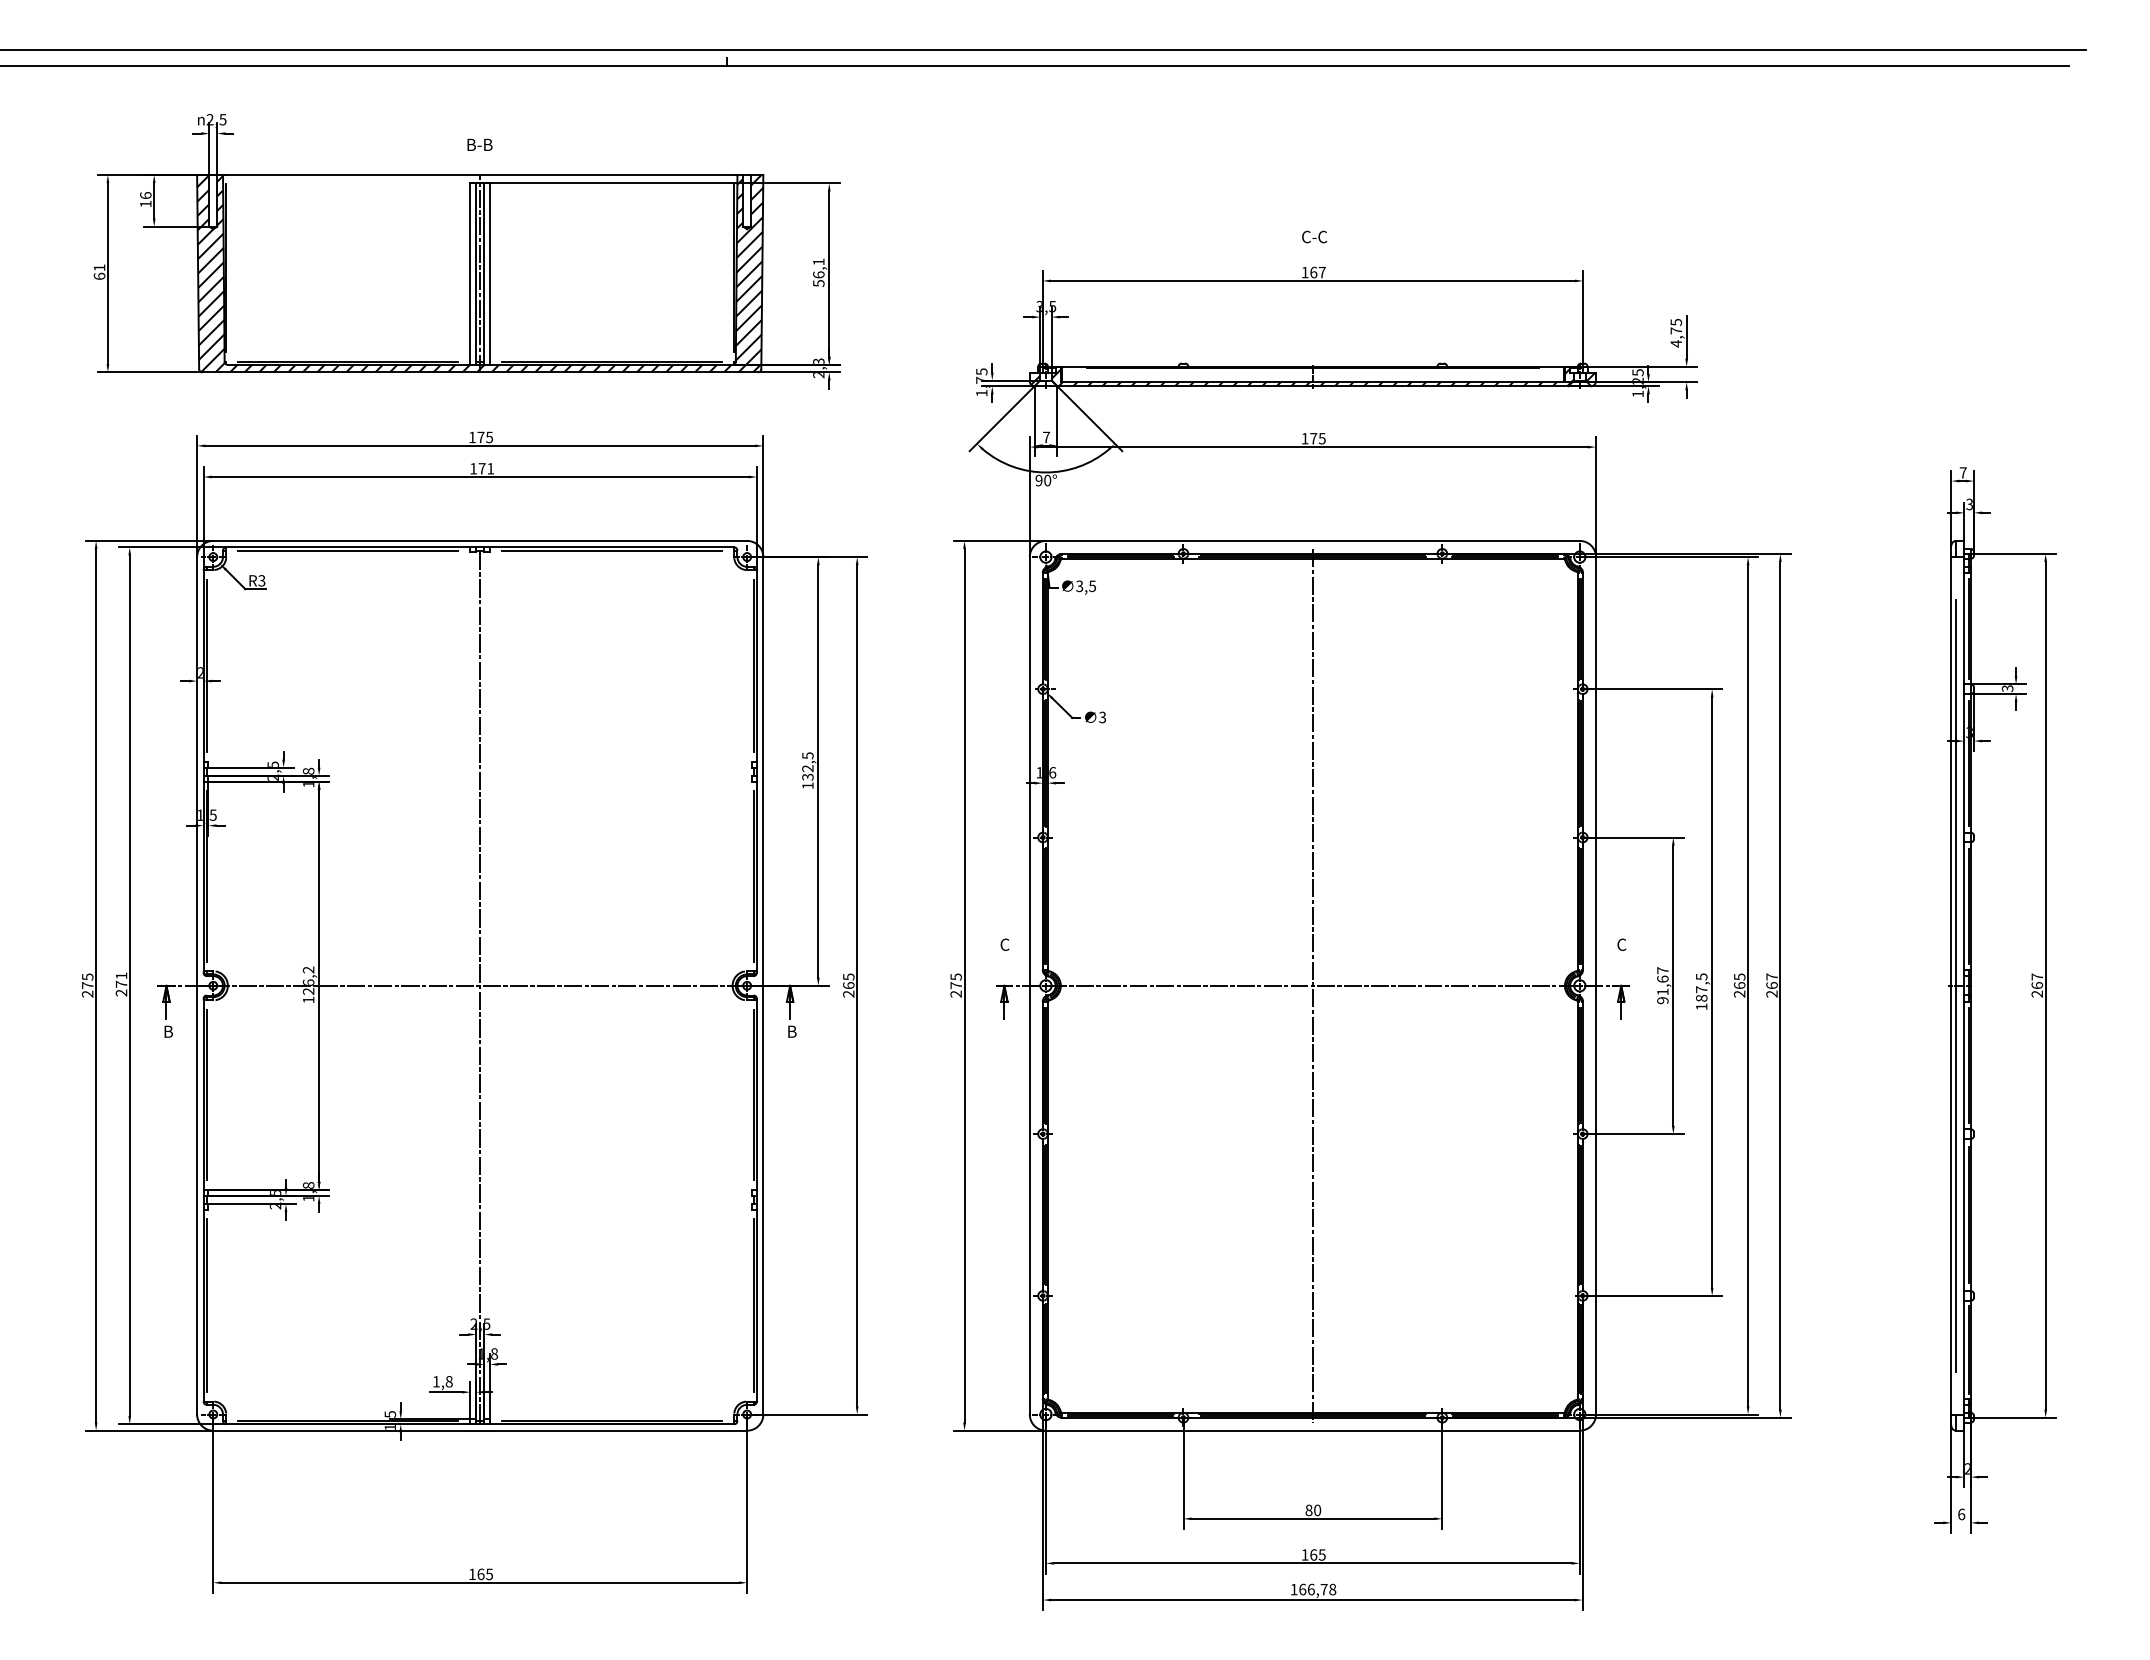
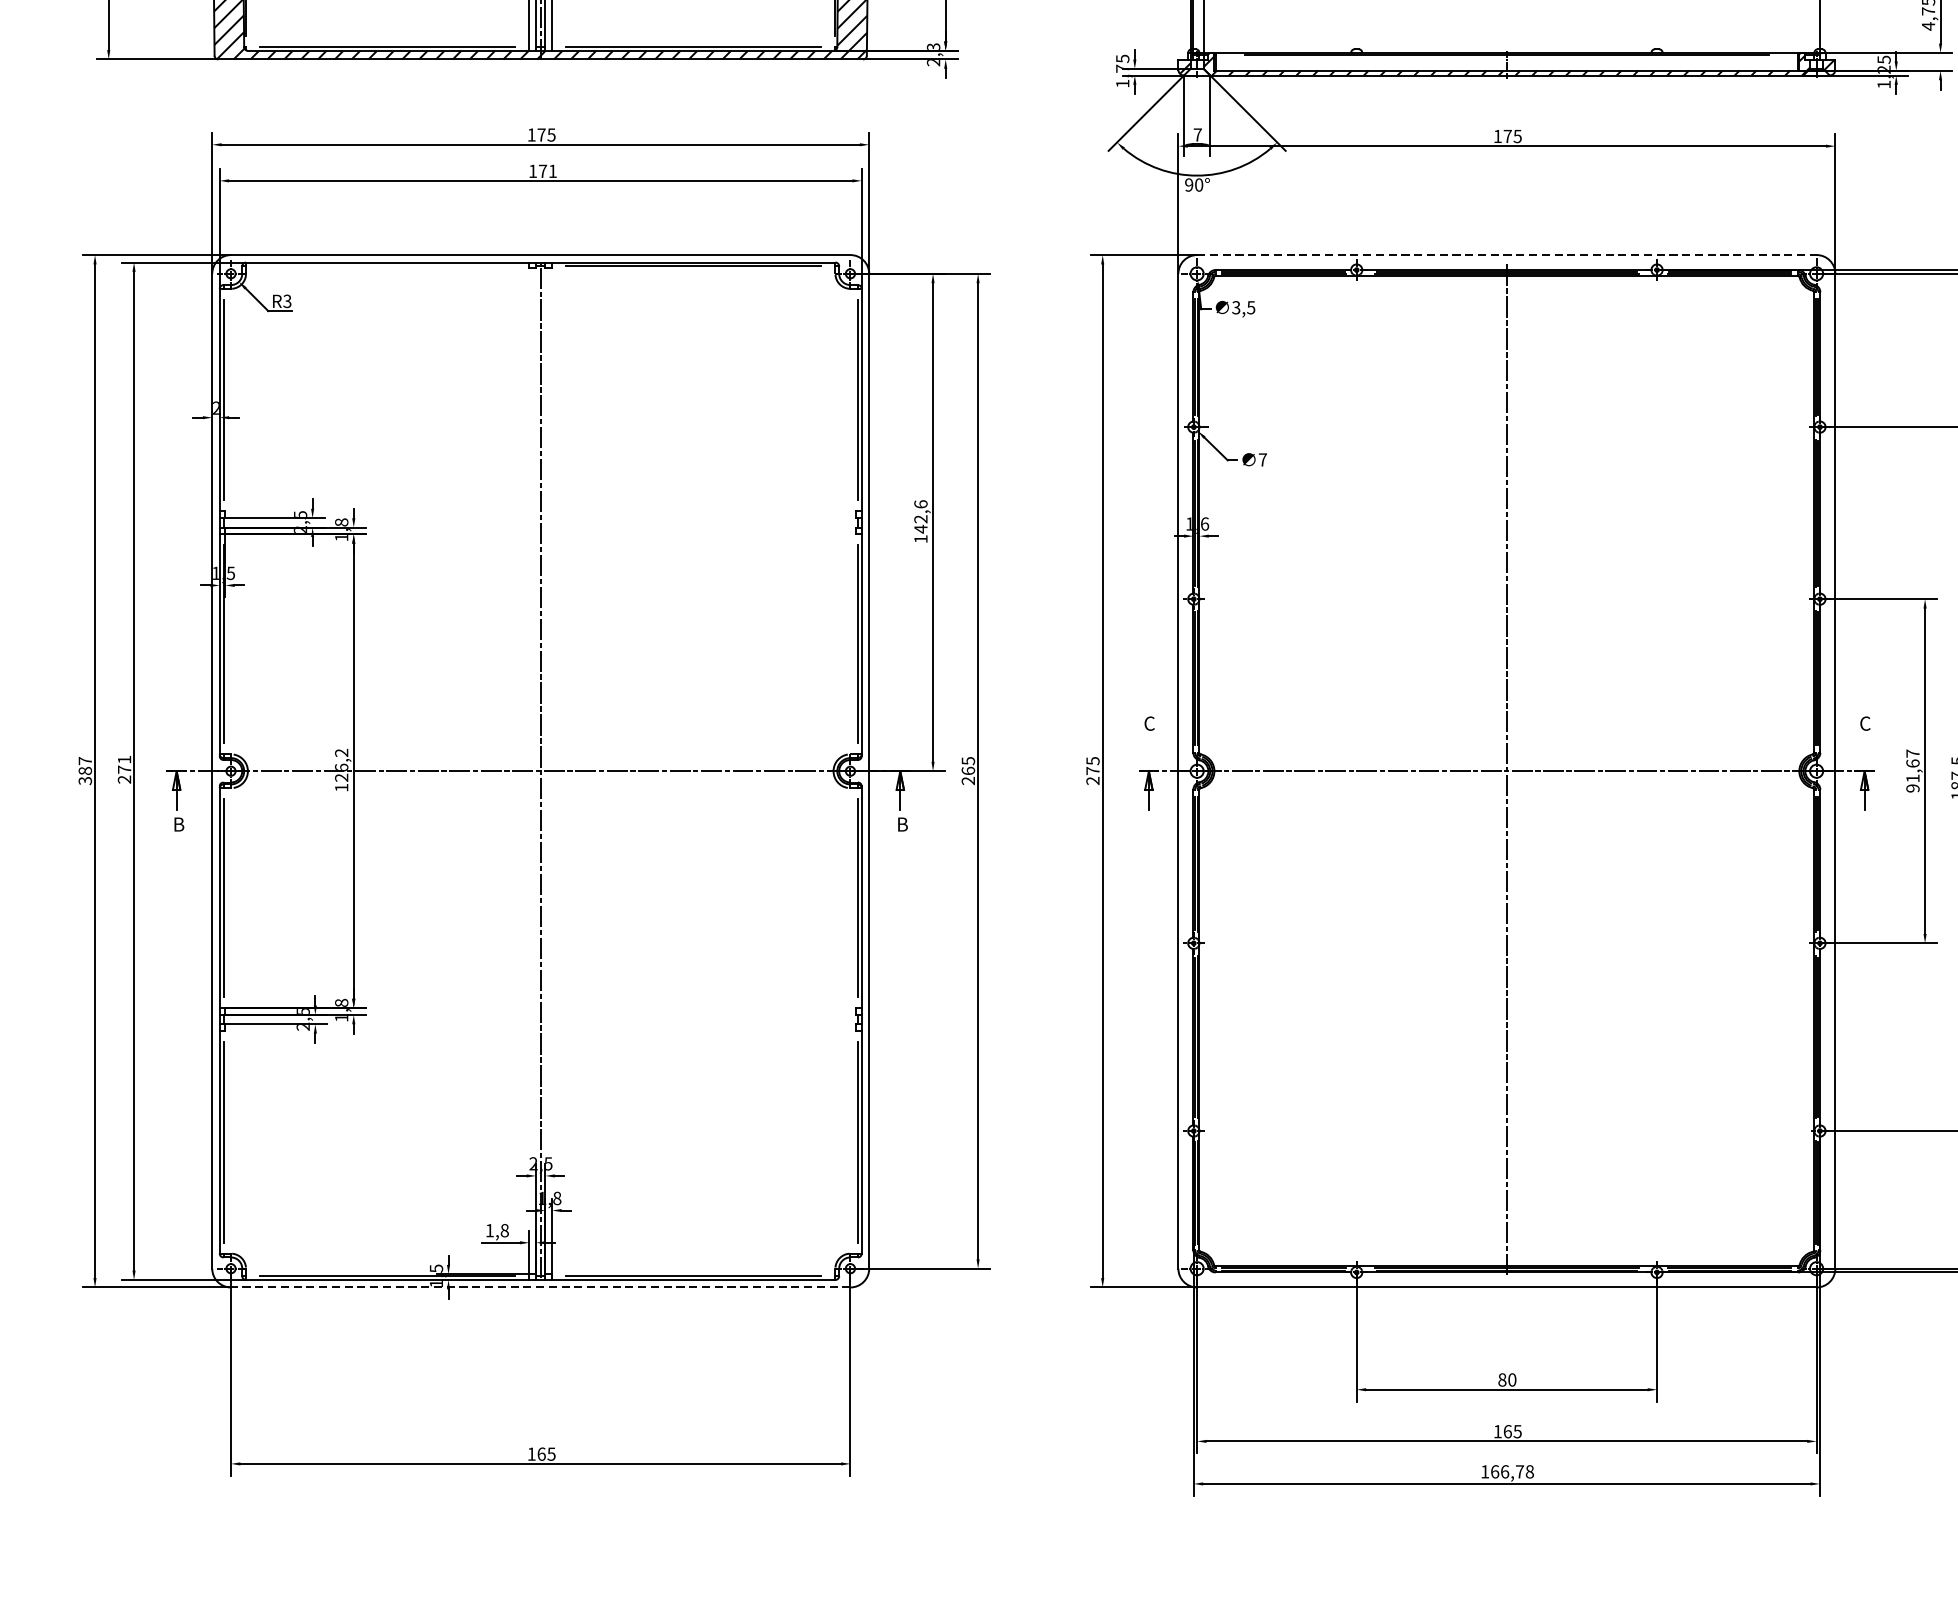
line: (1312, 540) -> (1506, 254), solid -> dashed
line: (348, 550) -> (387, 266), removed
text: (1102, 717) -> (1262, 459), 3 -> 7
text: (807, 766) -> (920, 516), 132,5 -> 142,6
text: (87, 985) -> (85, 770), 275 -> 387
line: (480, 1430) -> (541, 1287), solid -> dashed

